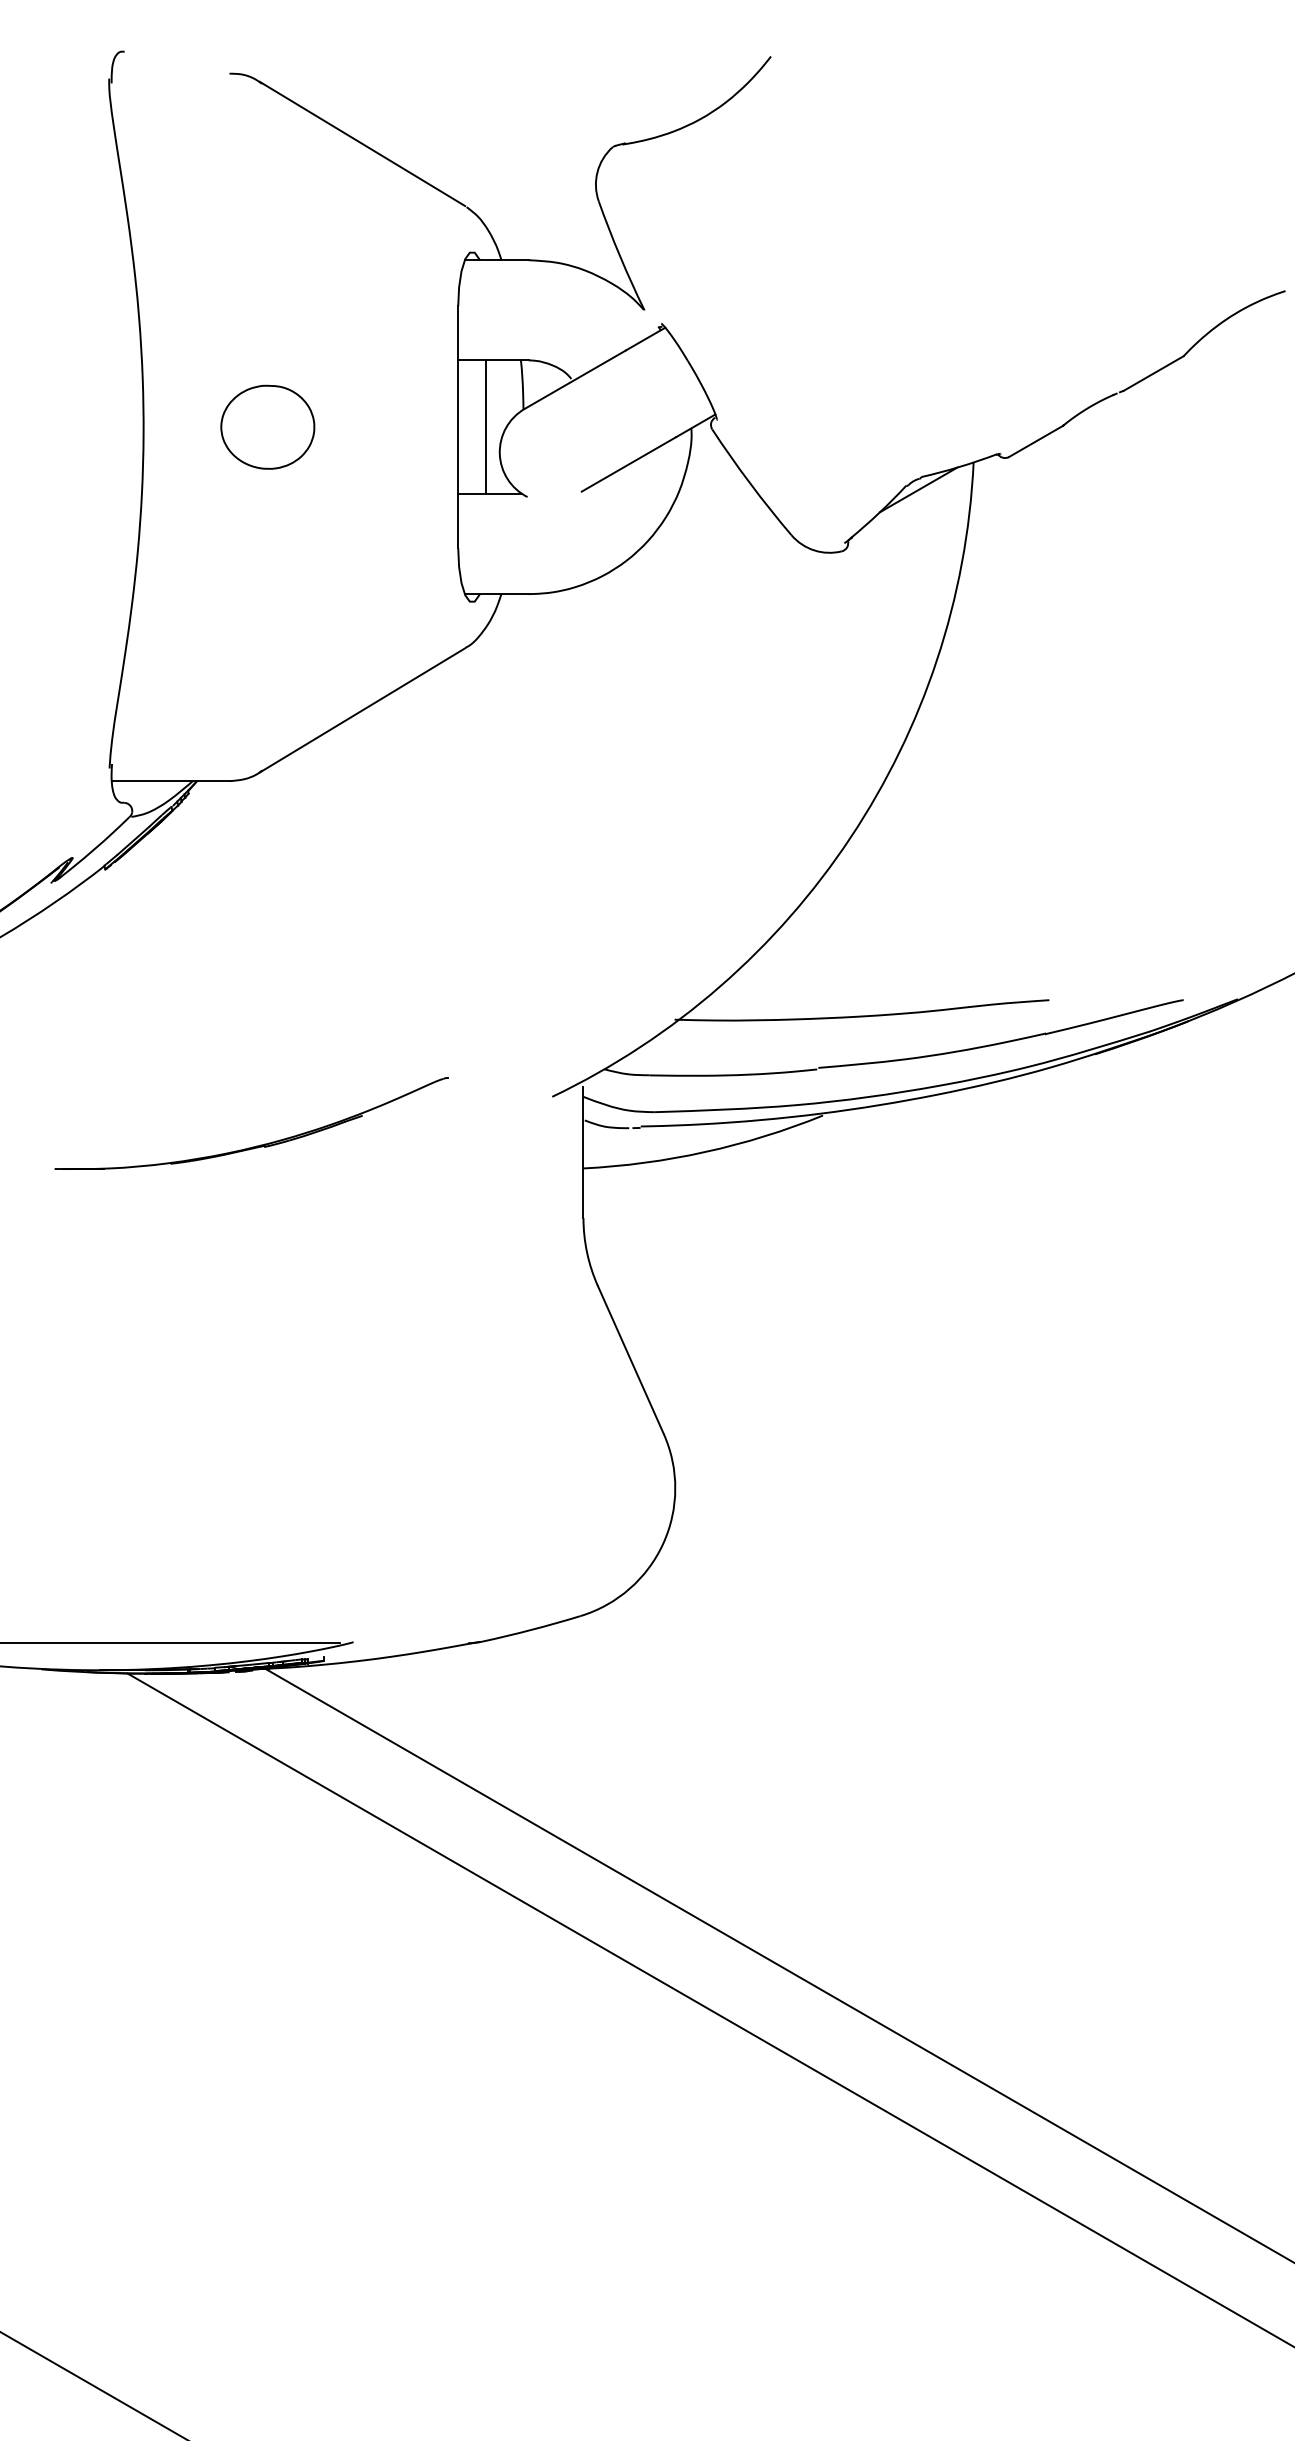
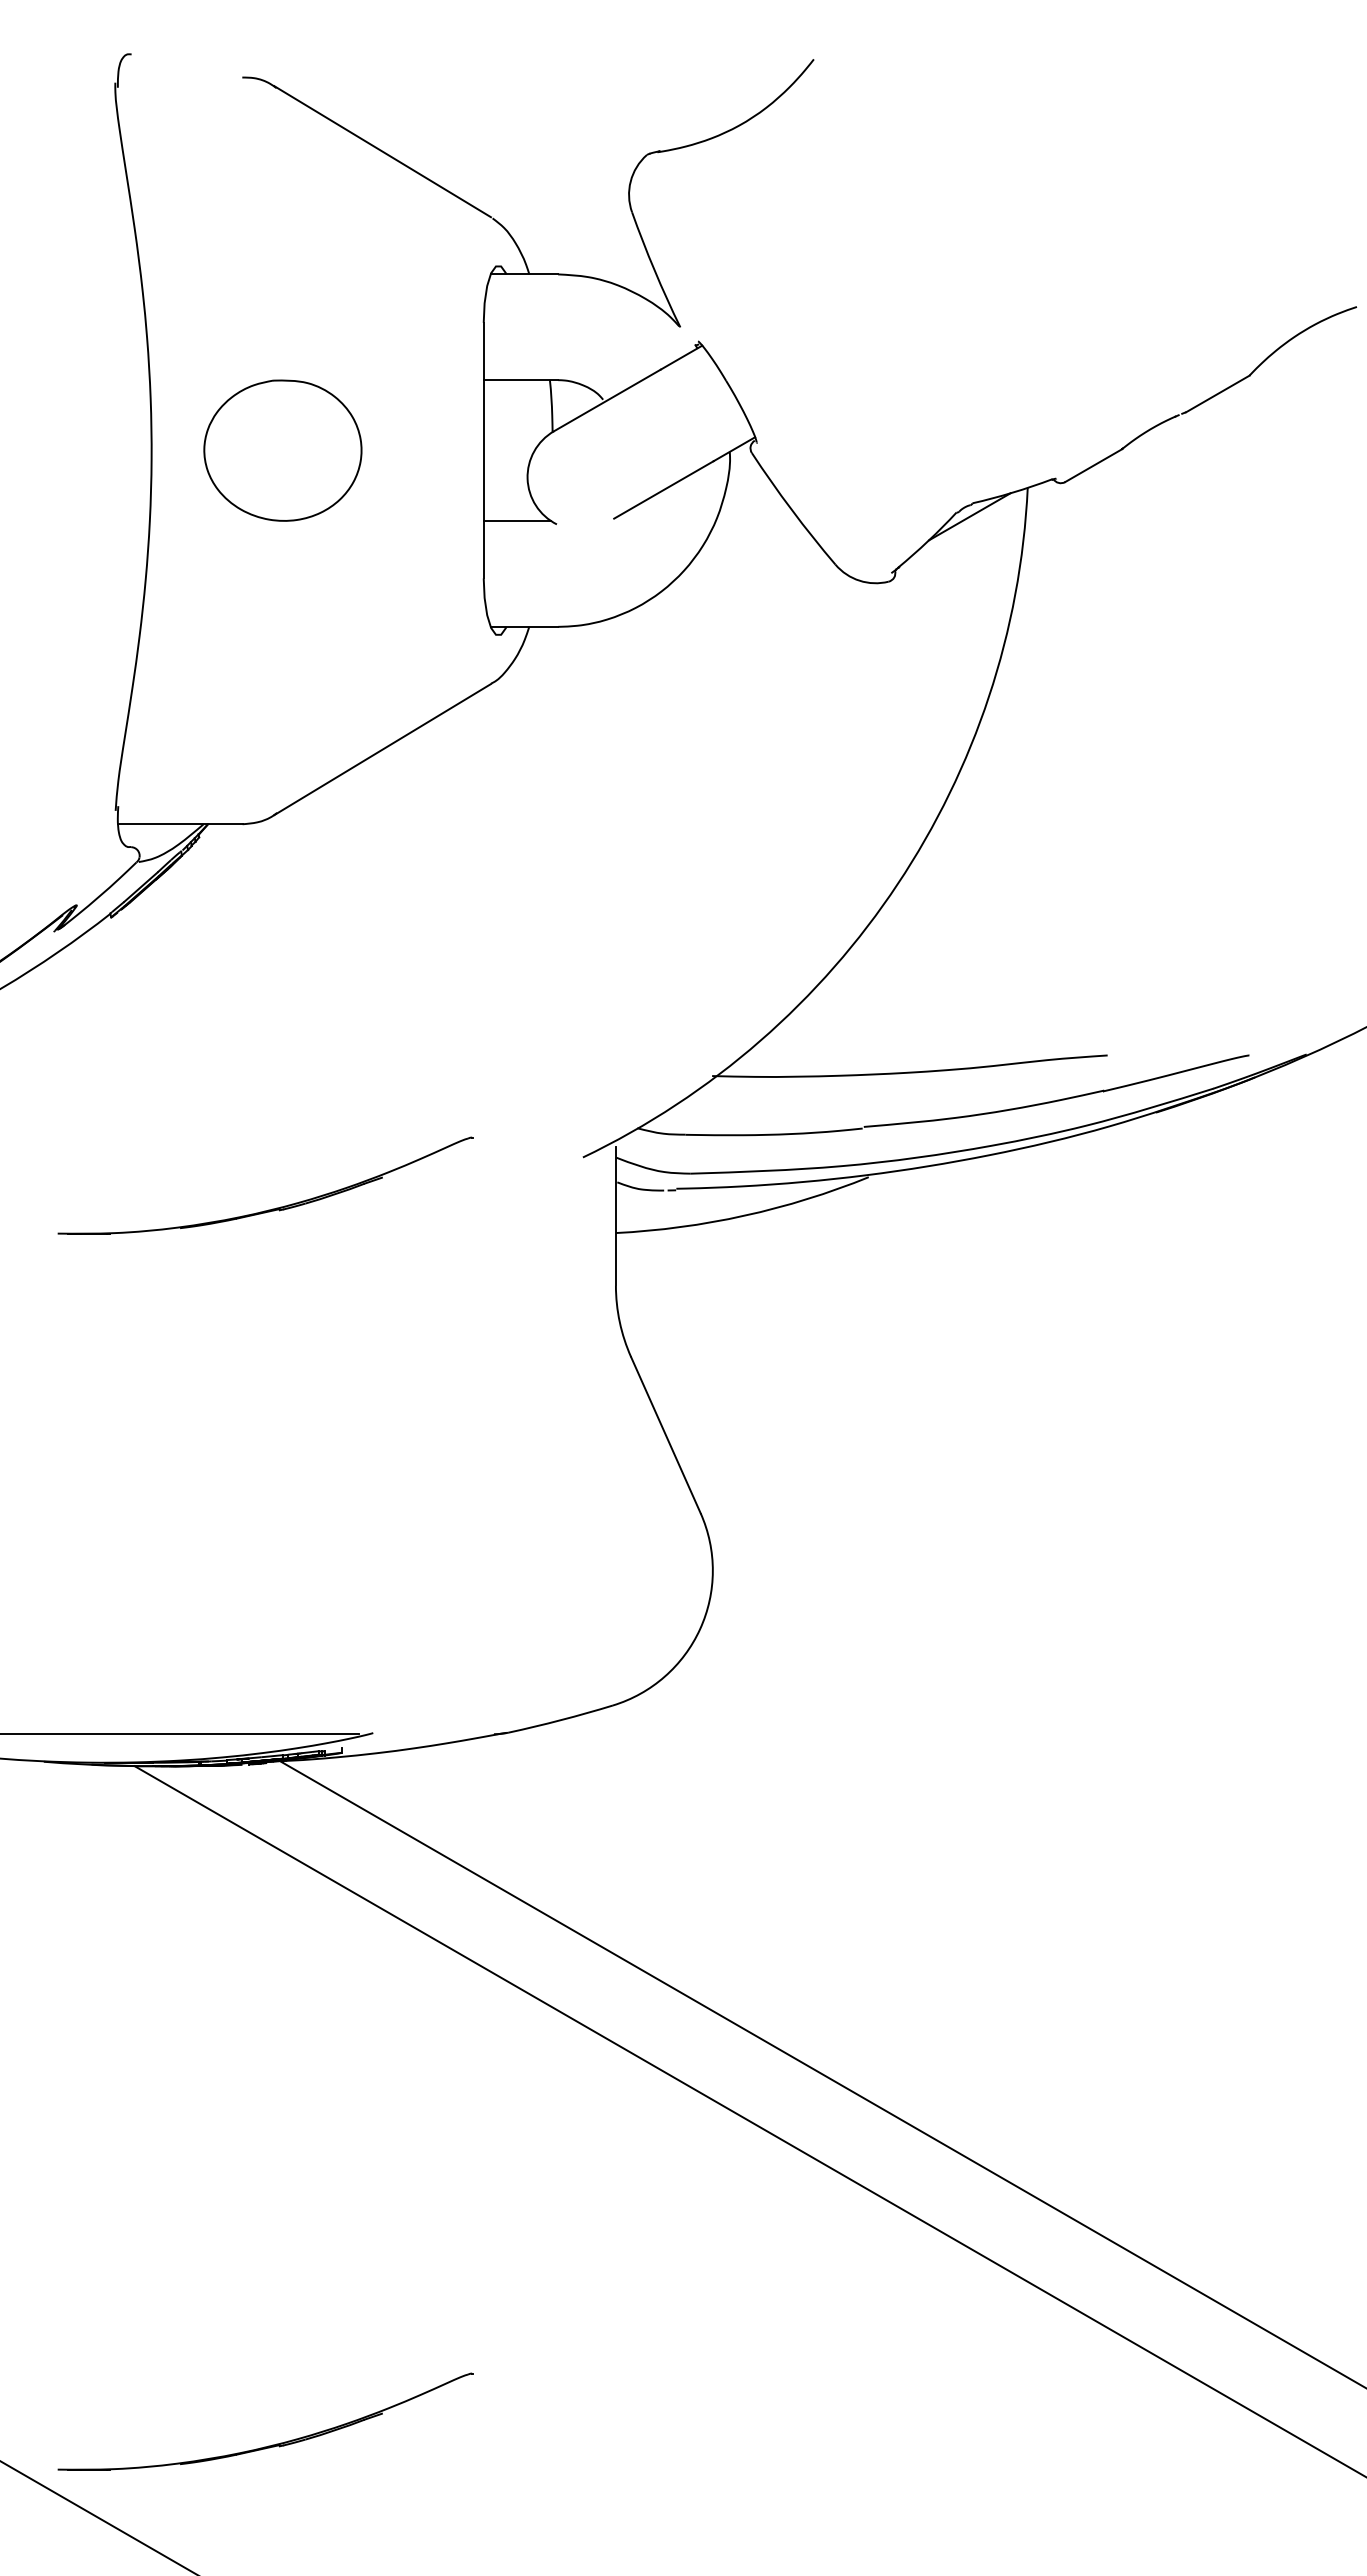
part: (267, 427) -> (282, 450), size x1.6
line: (486, 427) -> (513, 450), removed
part: (258, 2316) -> (272, 2444), added

